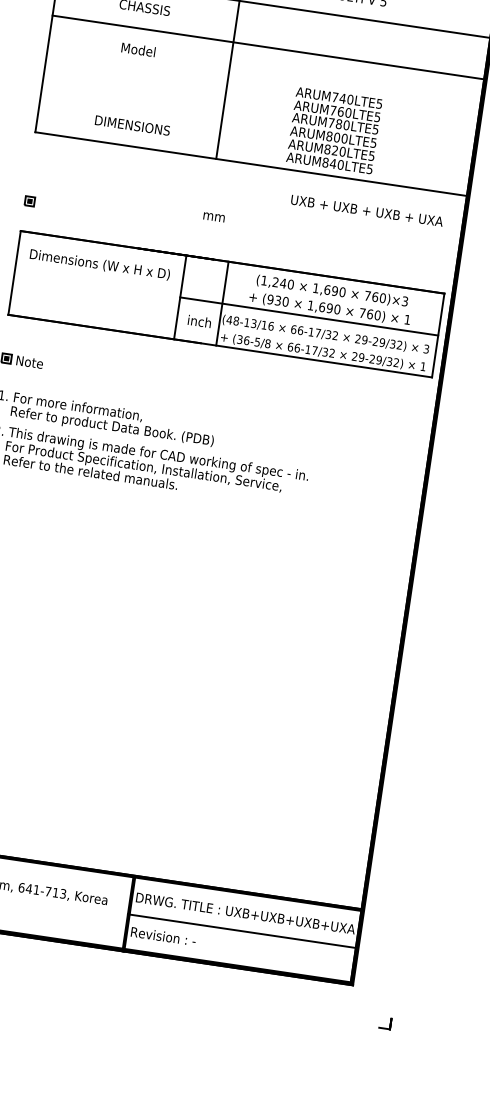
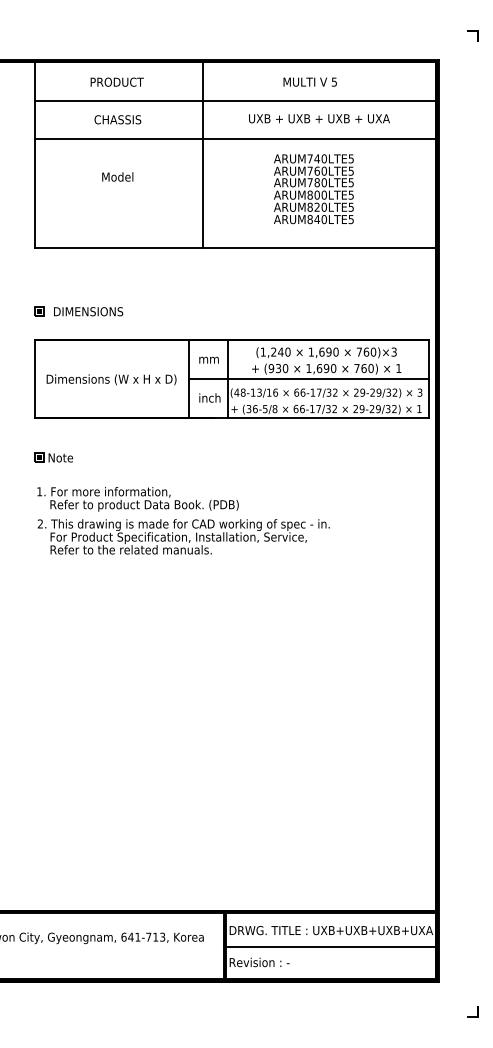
text: (138, 49) -> (117, 176), moved
text: (132, 125) -> (88, 311), moved
text: (333, 130) -> (313, 189), moved
text: (367, 210) -> (319, 118), moved
text: (213, 216) -> (208, 359), moved
text: (99, 264) -> (111, 379), moved

